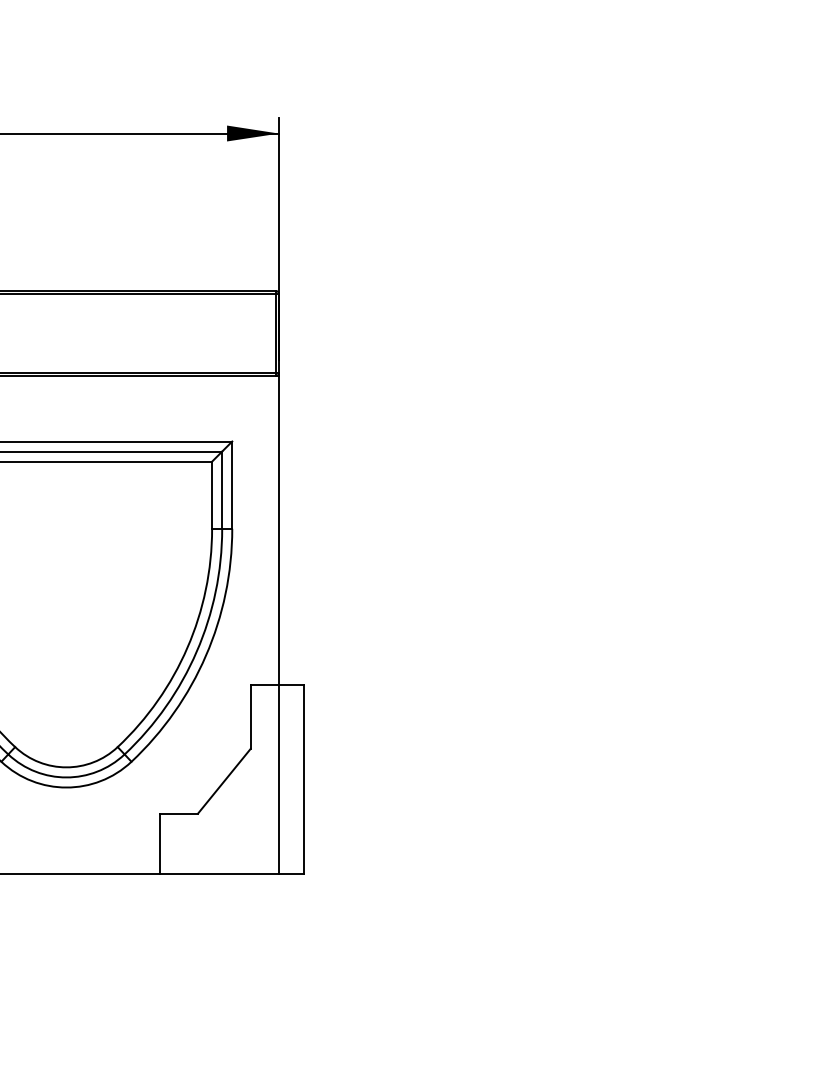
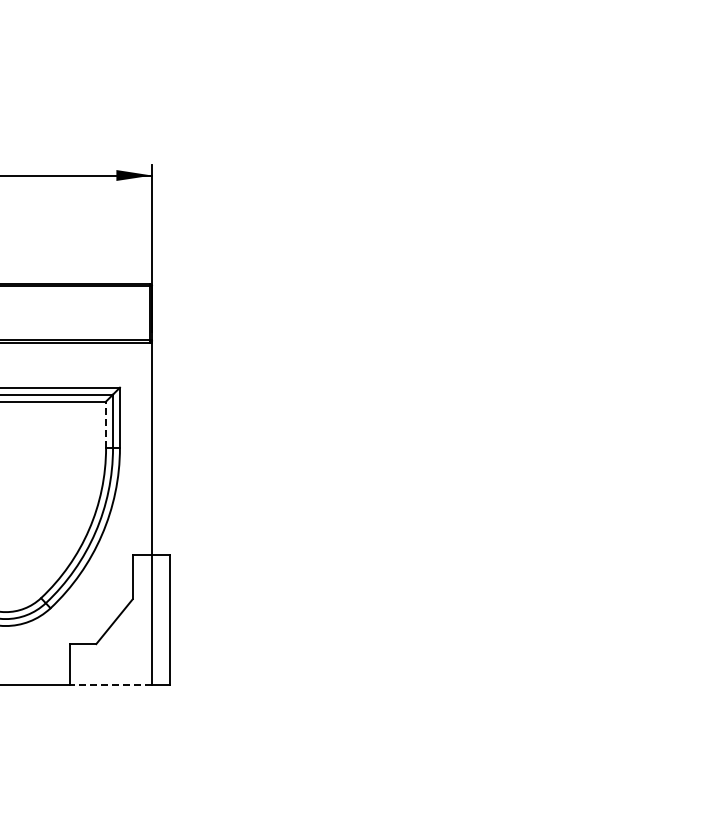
line: (212, 494) -> (106, 424), solid -> dashed
line: (219, 873) -> (111, 685), solid -> dashed

